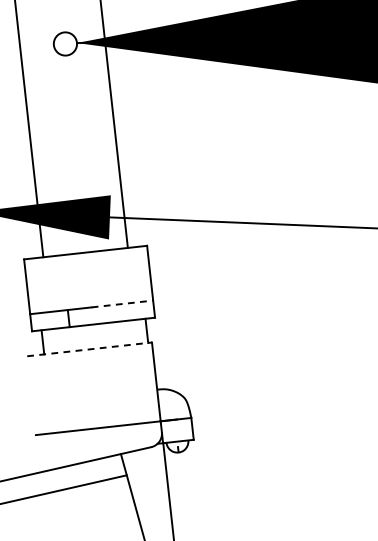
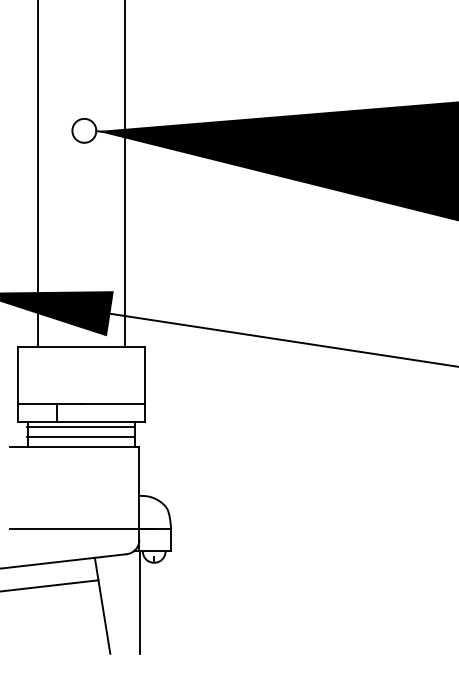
line: (122, 304) -> (113, 404), dashed -> solid
line: (94, 329) -> (81, 426), added
line: (95, 338) -> (81, 436), added
line: (89, 349) -> (74, 446), dashed -> solid

